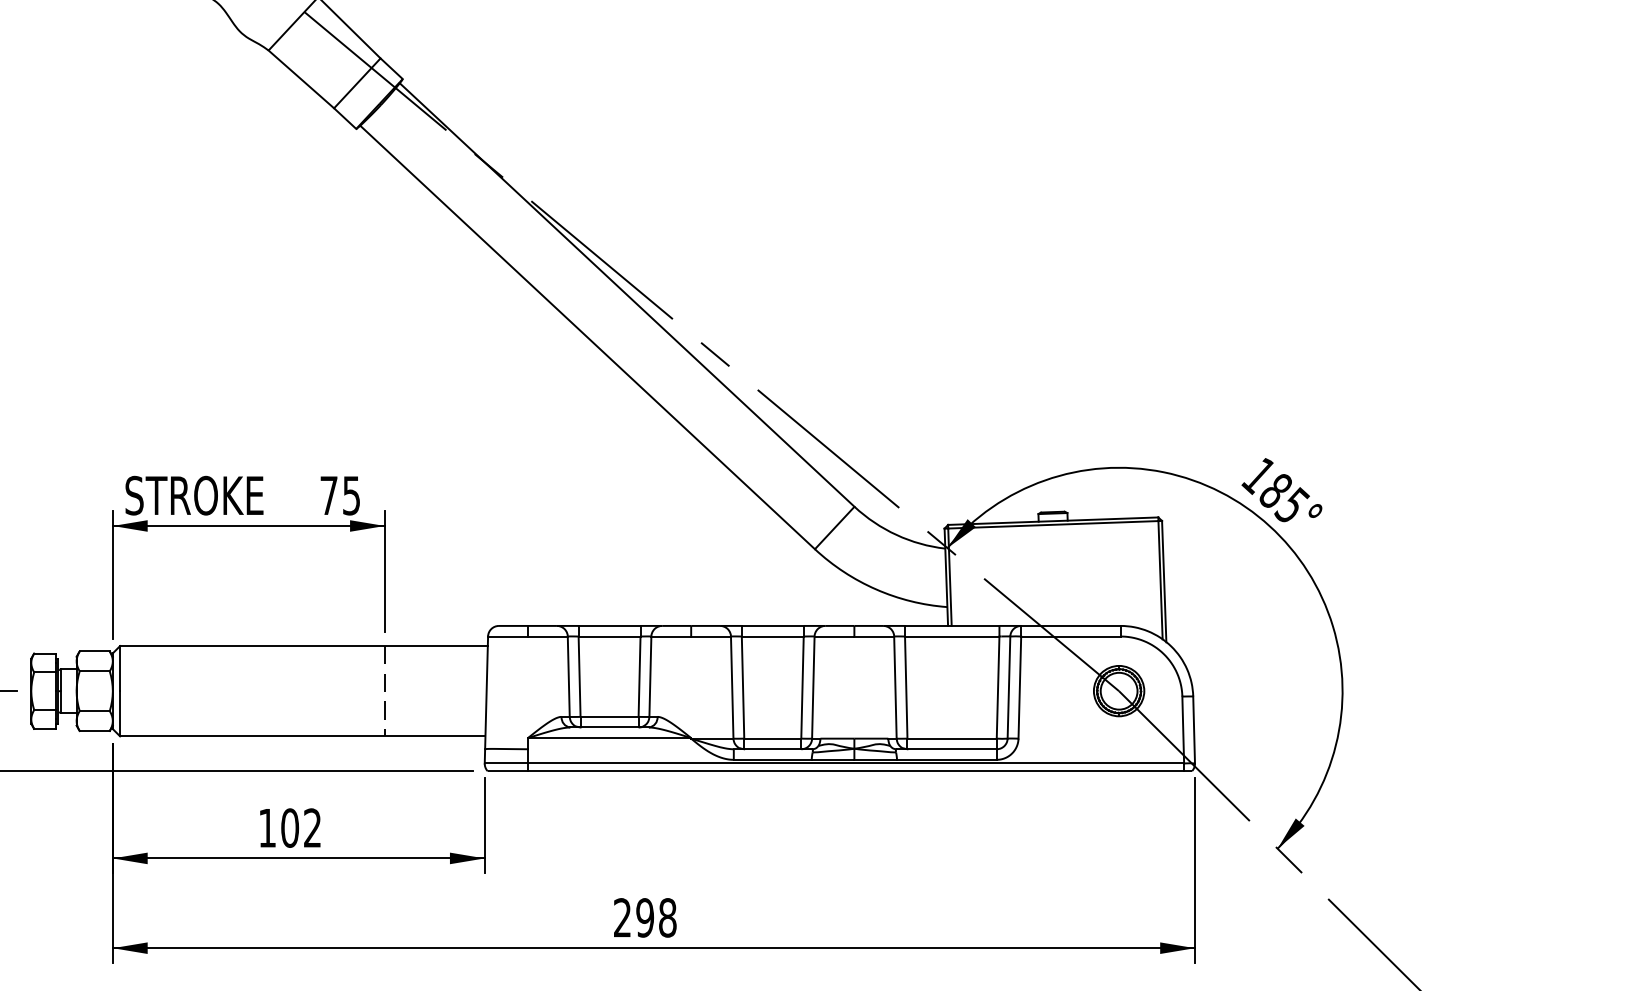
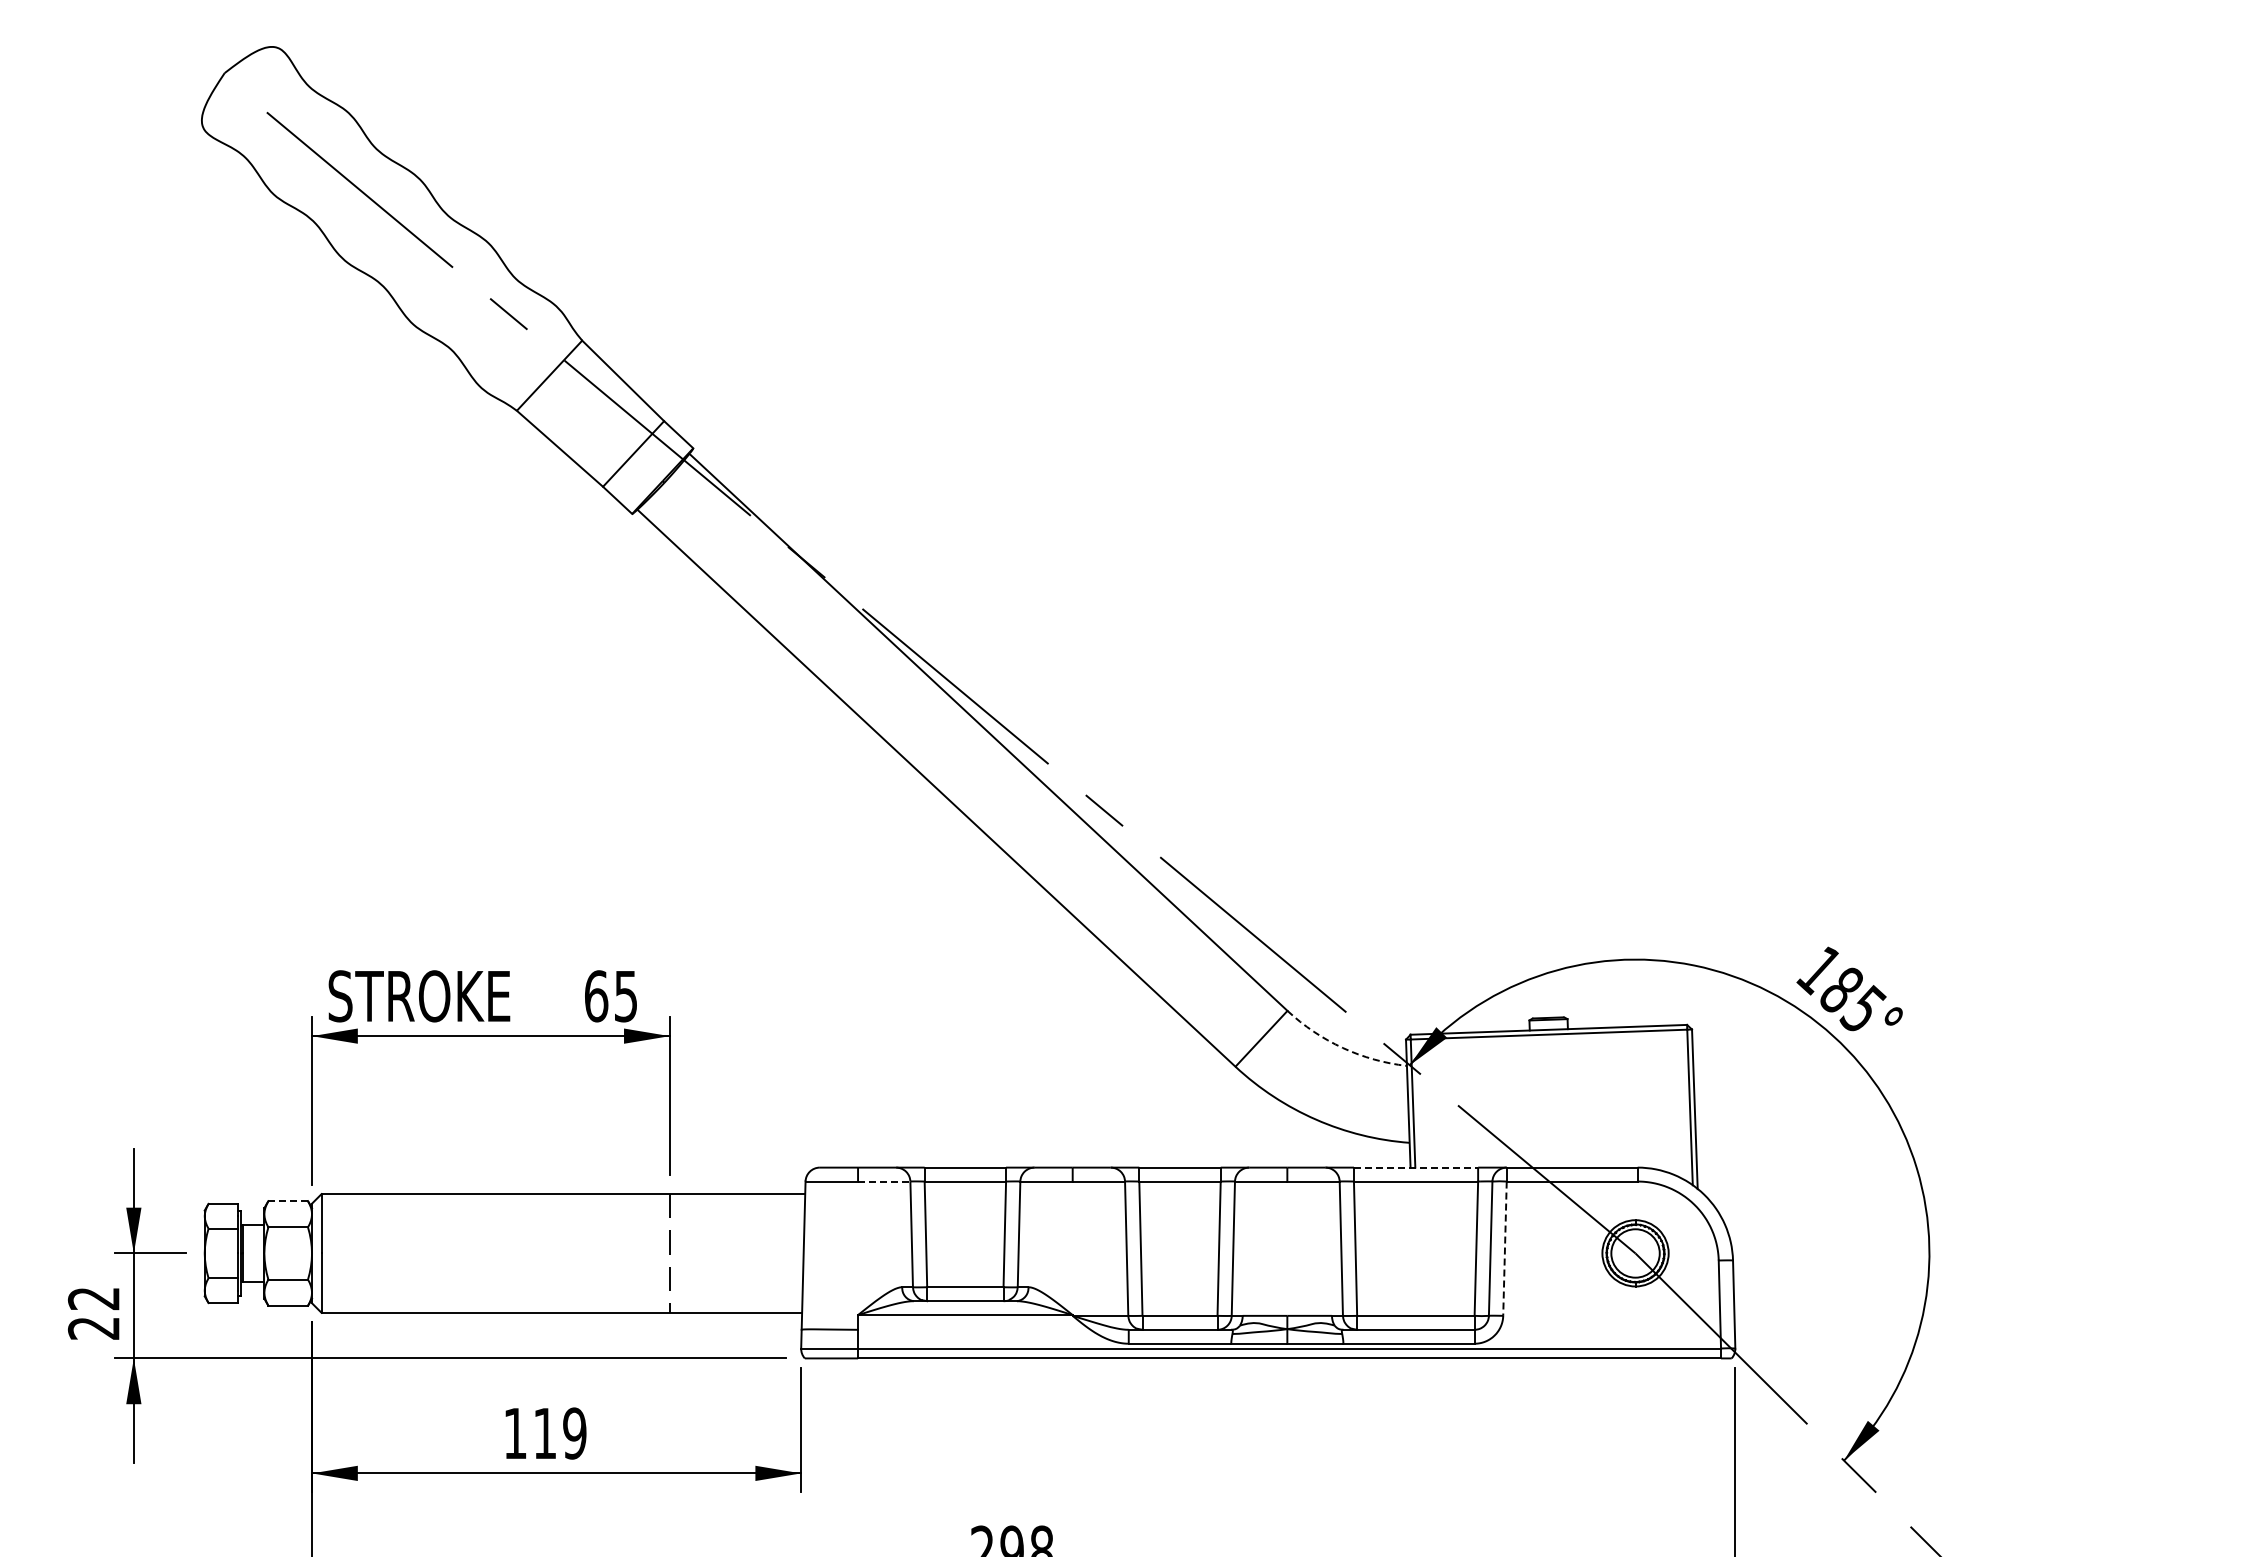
text: (329, 495) -> (596, 996), 75 -> 65
arc: (896, 534) -> (1342, 1047), solid -> dashed
line: (952, 625) -> (1416, 1167), solid -> dashed
line: (548, 636) -> (884, 1181), solid -> dashed
line: (94, 651) -> (288, 1201), solid -> dashed
line: (1019, 688) -> (1504, 1249), solid -> dashed
text: (301, 828) -> (559, 1433), 102 -> 119

